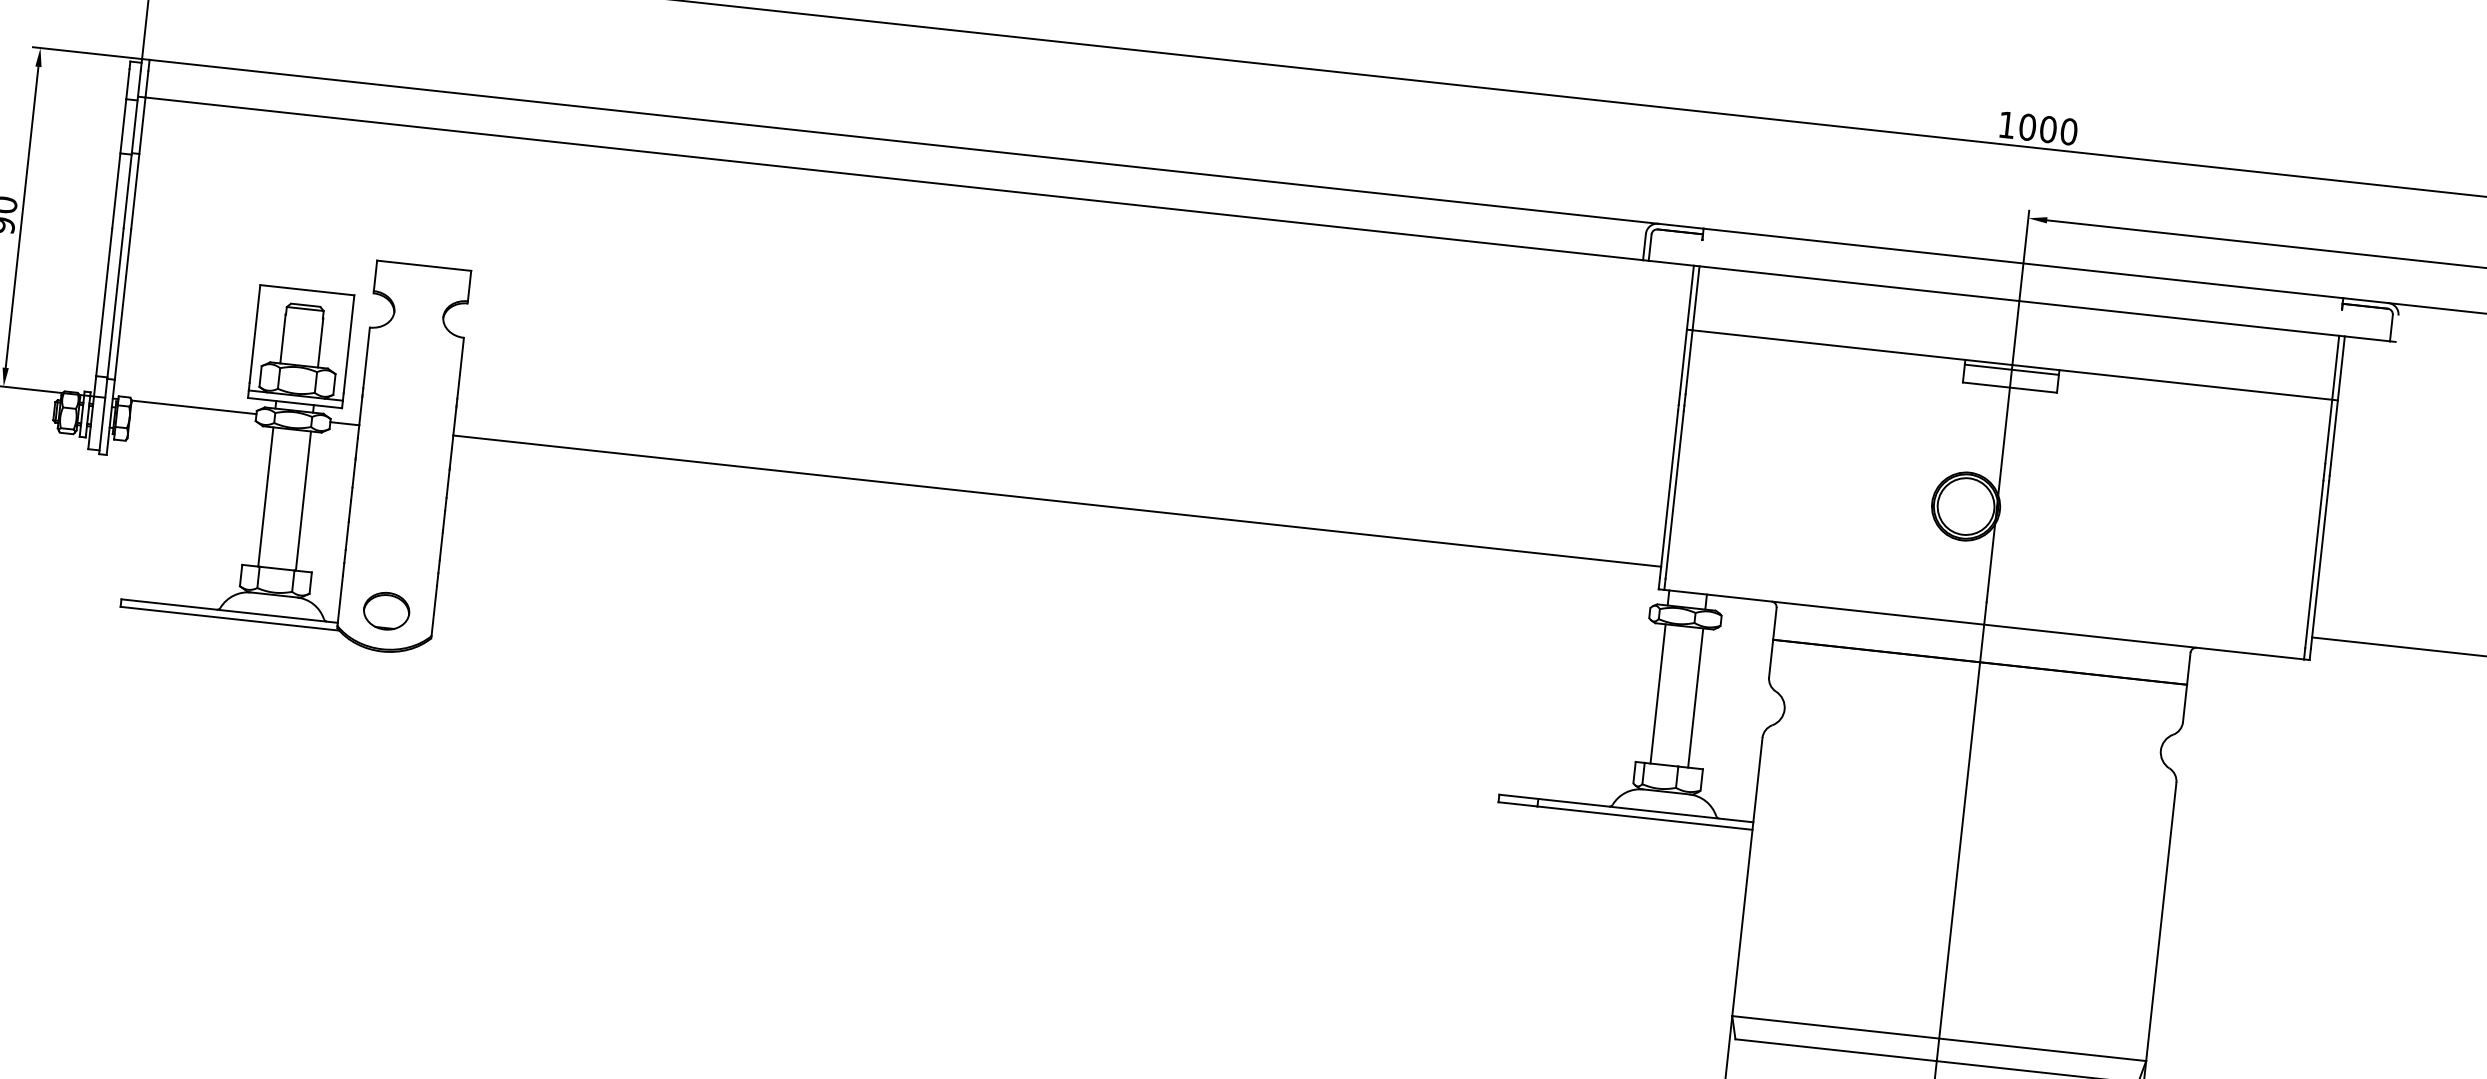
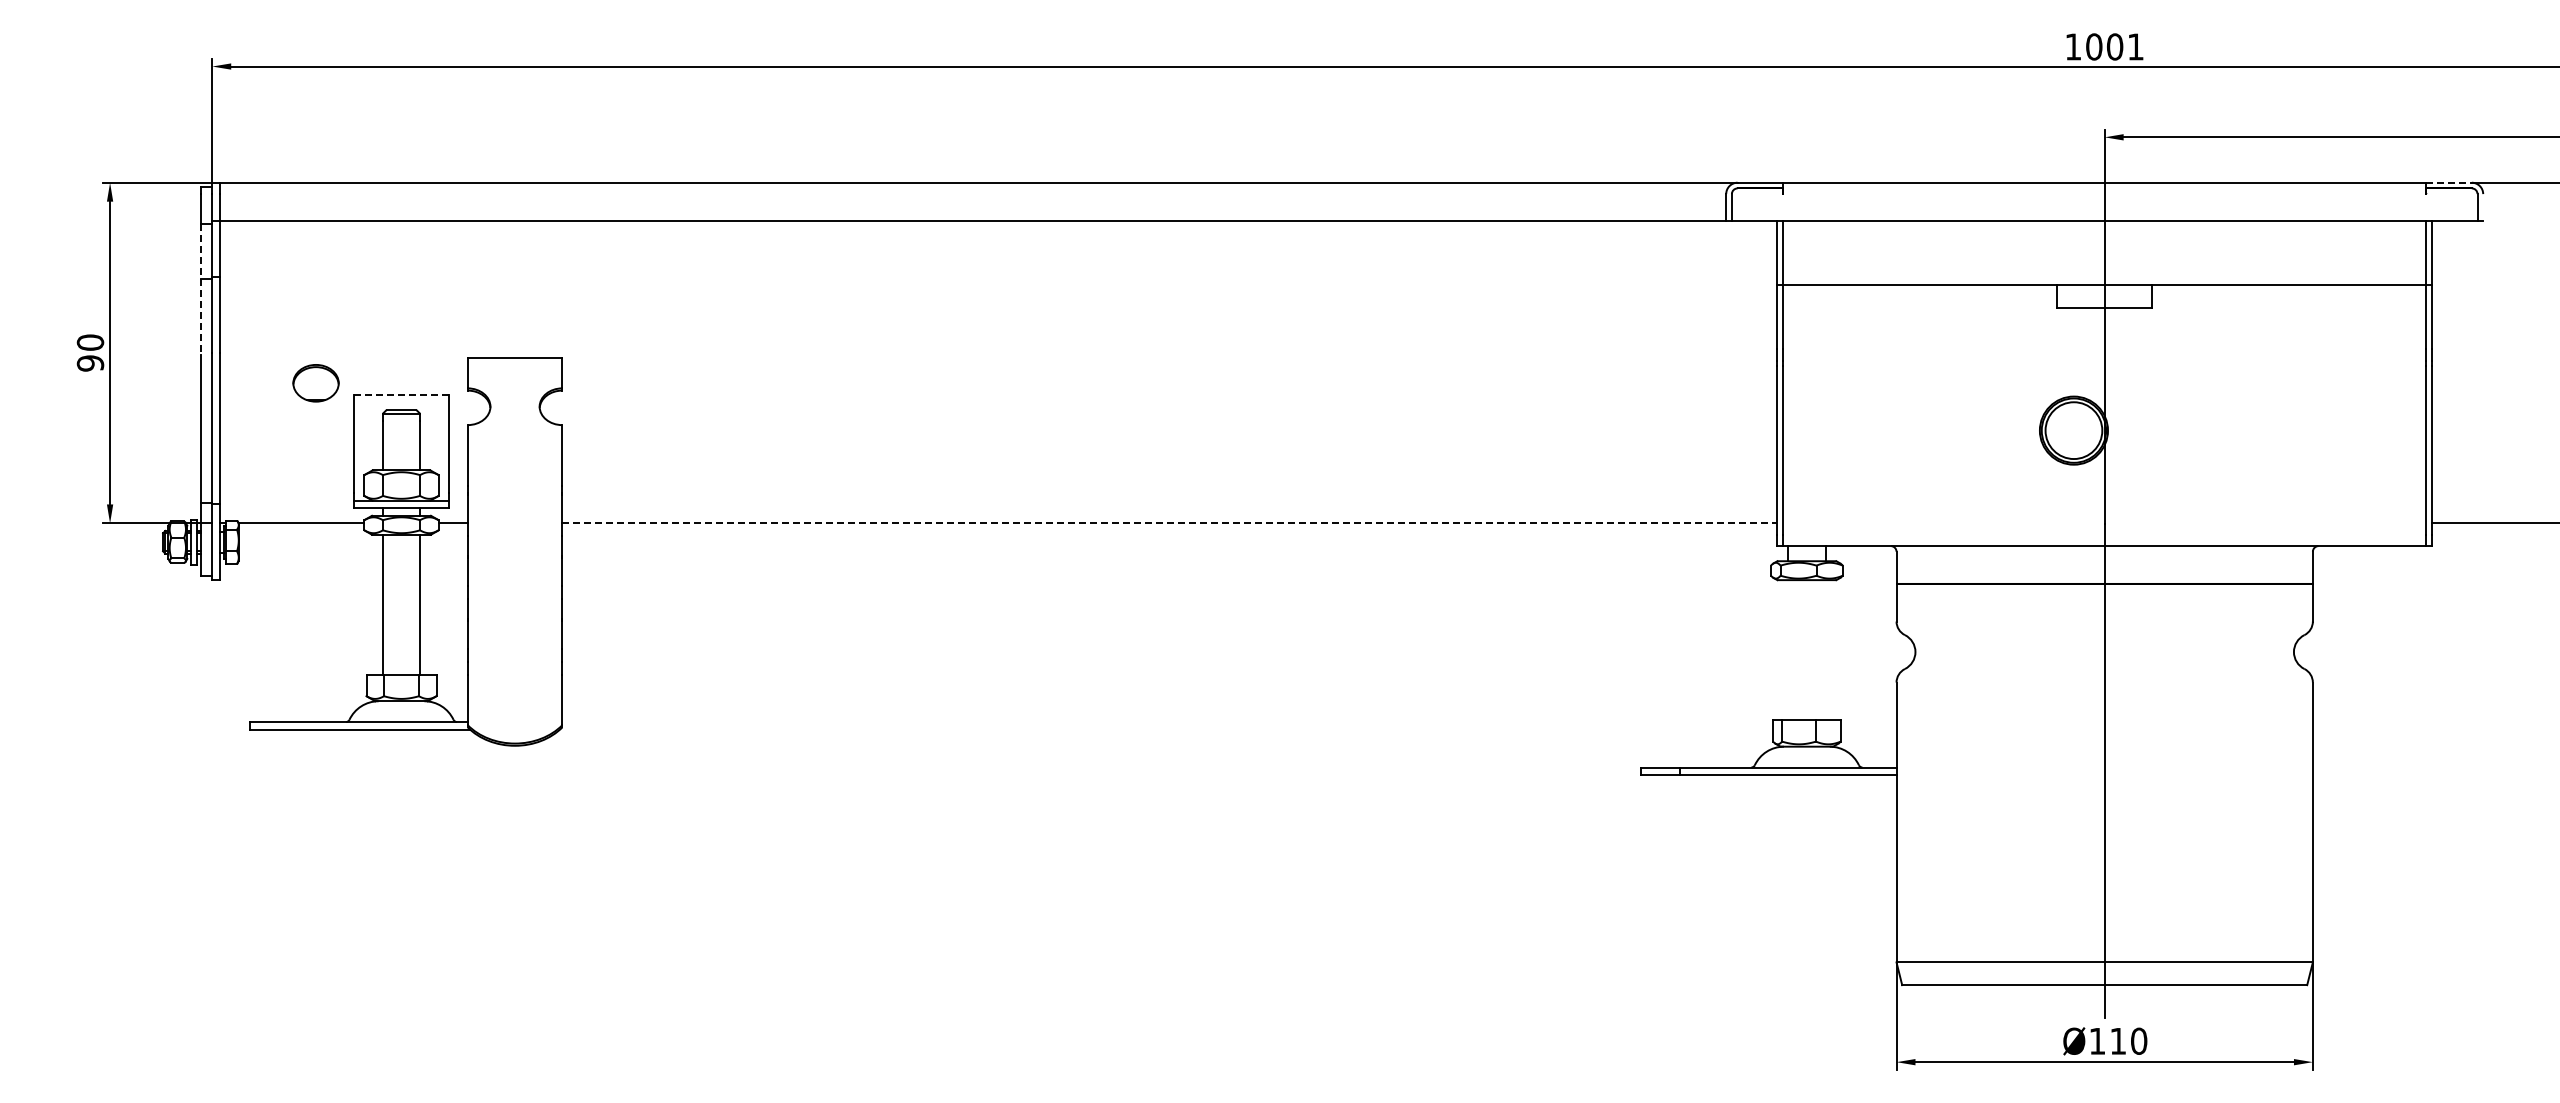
text: (2068, 131) -> (2135, 46), 1000 -> 1001
line: (118, 163) -> (200, 289), solid -> dashed
line: (307, 290) -> (401, 394), solid -> dashed
line: (2366, 300) -> (2449, 182), solid -> dashed
line: (2011, 369) -> (2104, 289), removed
line: (1057, 501) -> (1170, 523), solid -> dashed
part: (386, 611) -> (315, 383), moved
line: (1657, 694) -> (1787, 650), removed
line: (1695, 698) -> (1825, 650), removed

